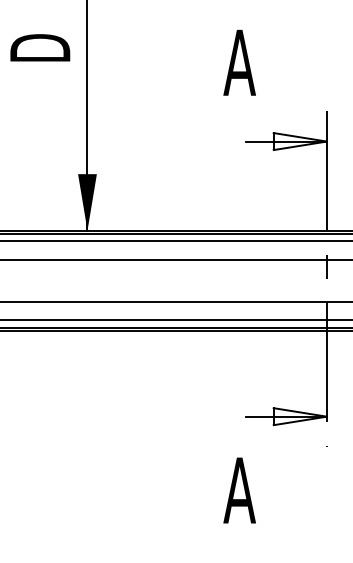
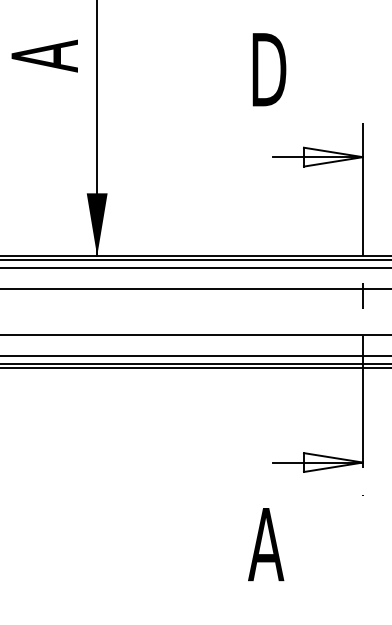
text: (40, 49) -> (45, 54), D -> A
text: (240, 62) -> (267, 69), A -> D

